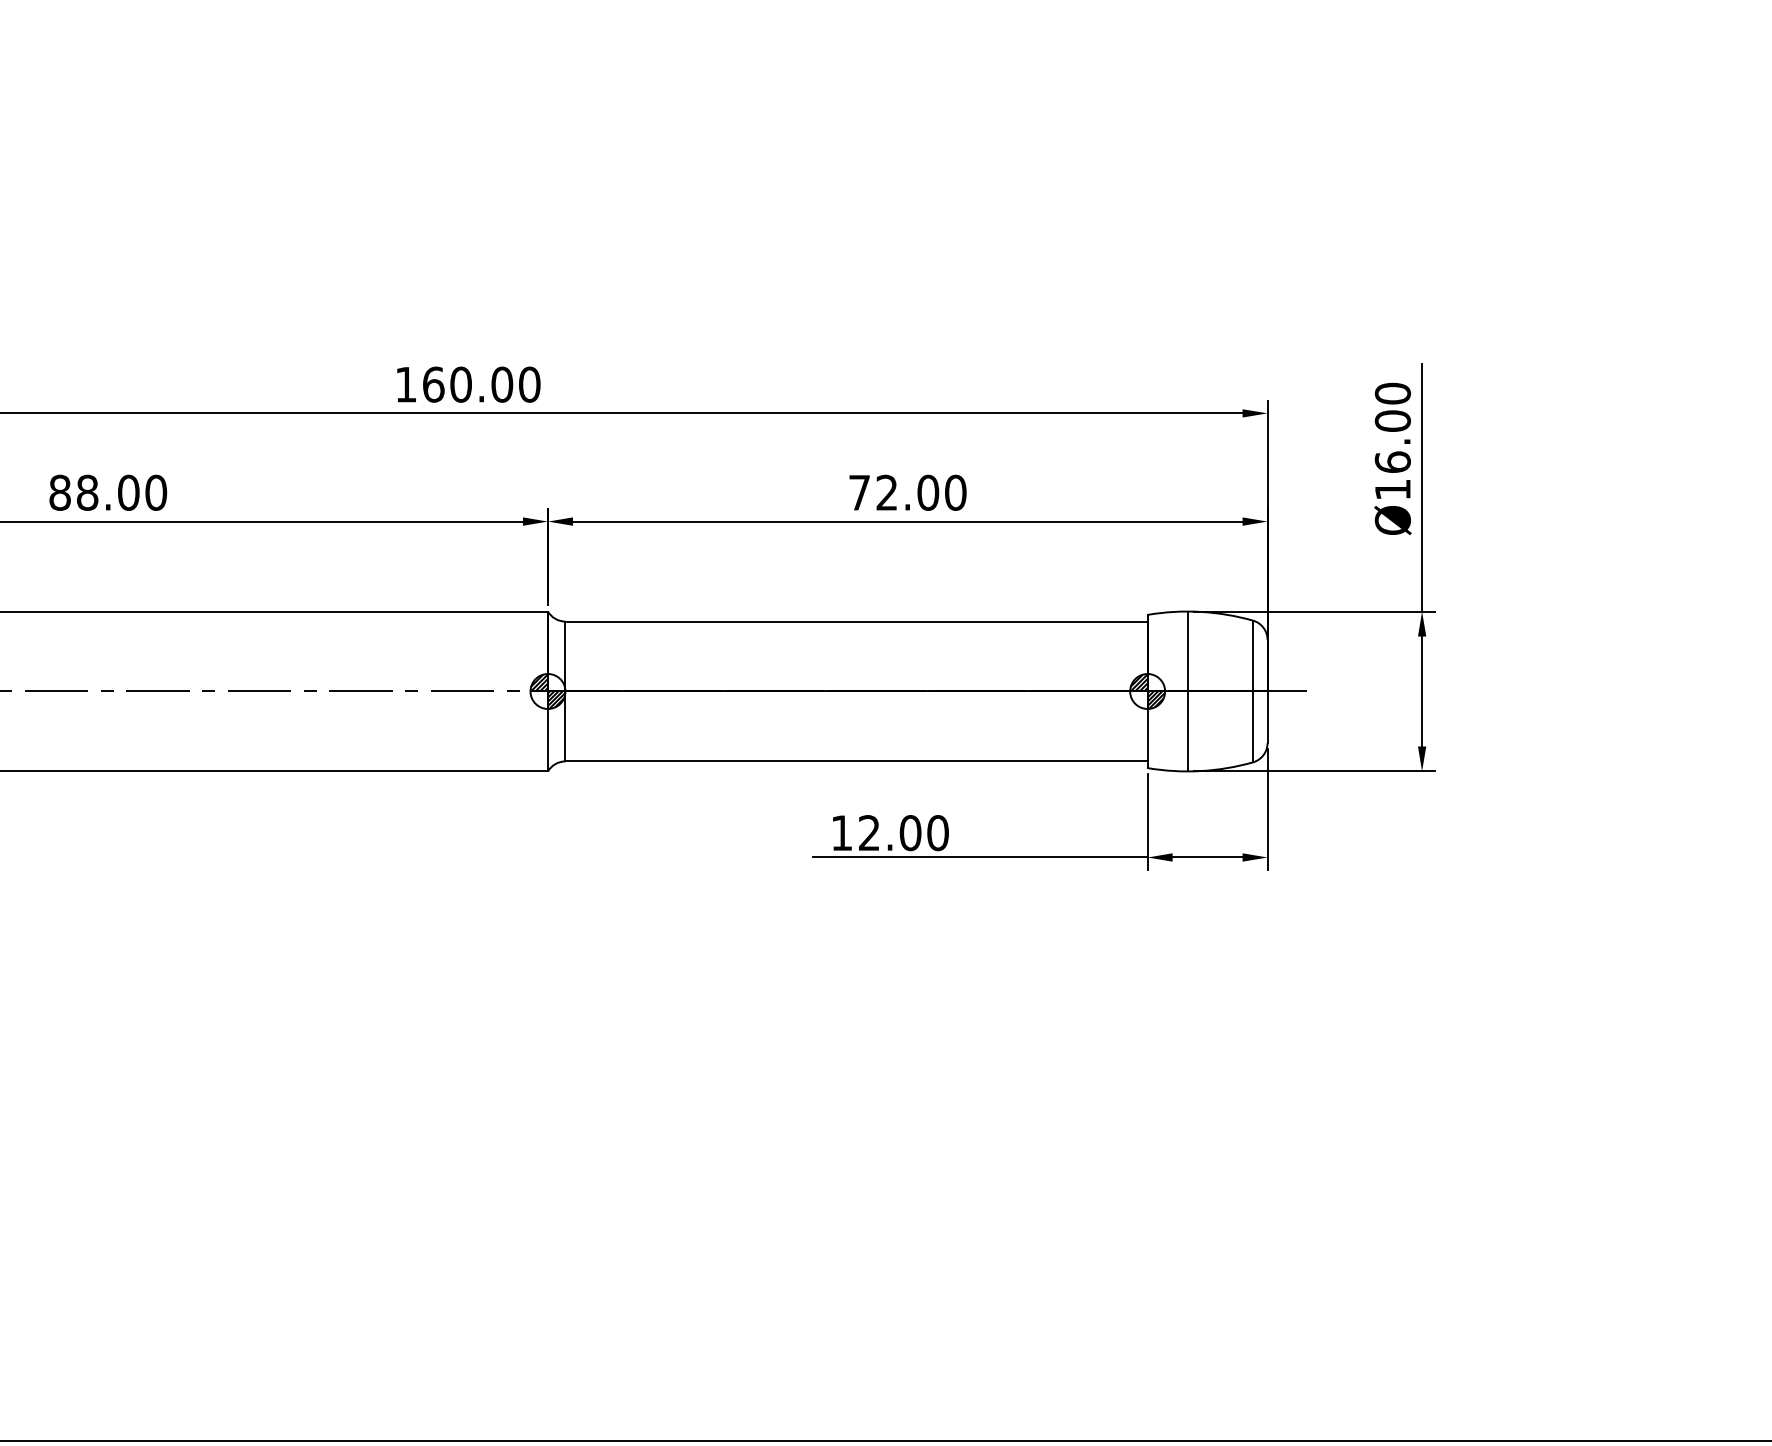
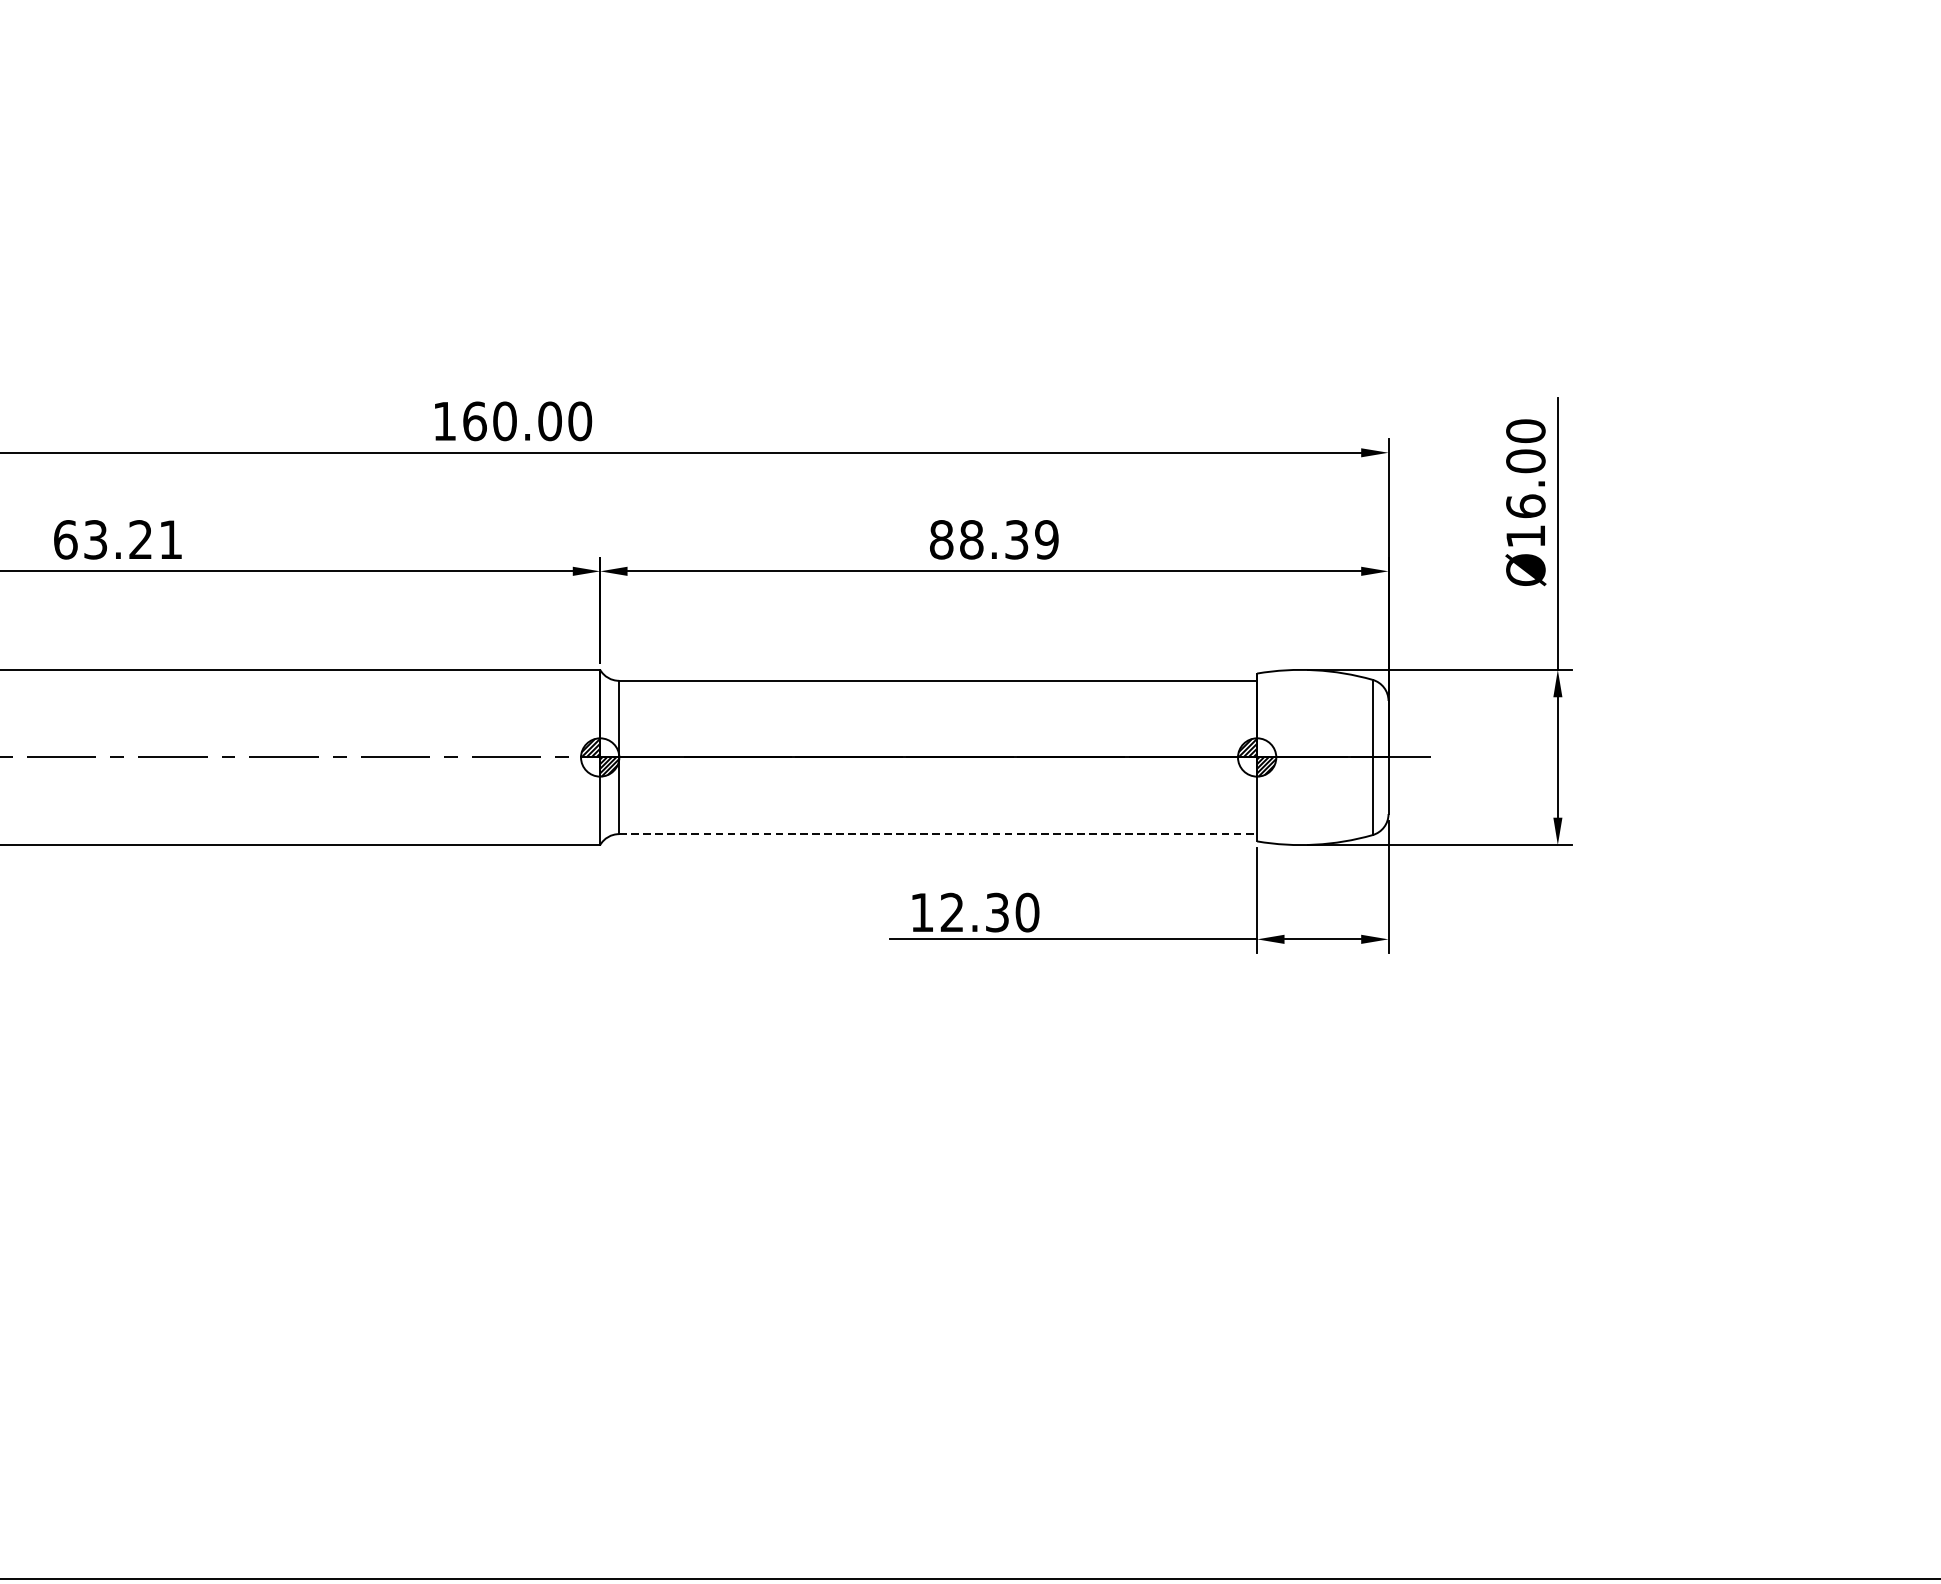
text: (108, 492) -> (118, 539), 88.00 -> 63.21
text: (907, 492) -> (994, 539), 72.00 -> 88.39
line: (1187, 691) -> (1300, 757), removed
line: (856, 761) -> (938, 834), solid -> dashed
text: (910, 833) -> (997, 913), 12.00 -> 12.30

